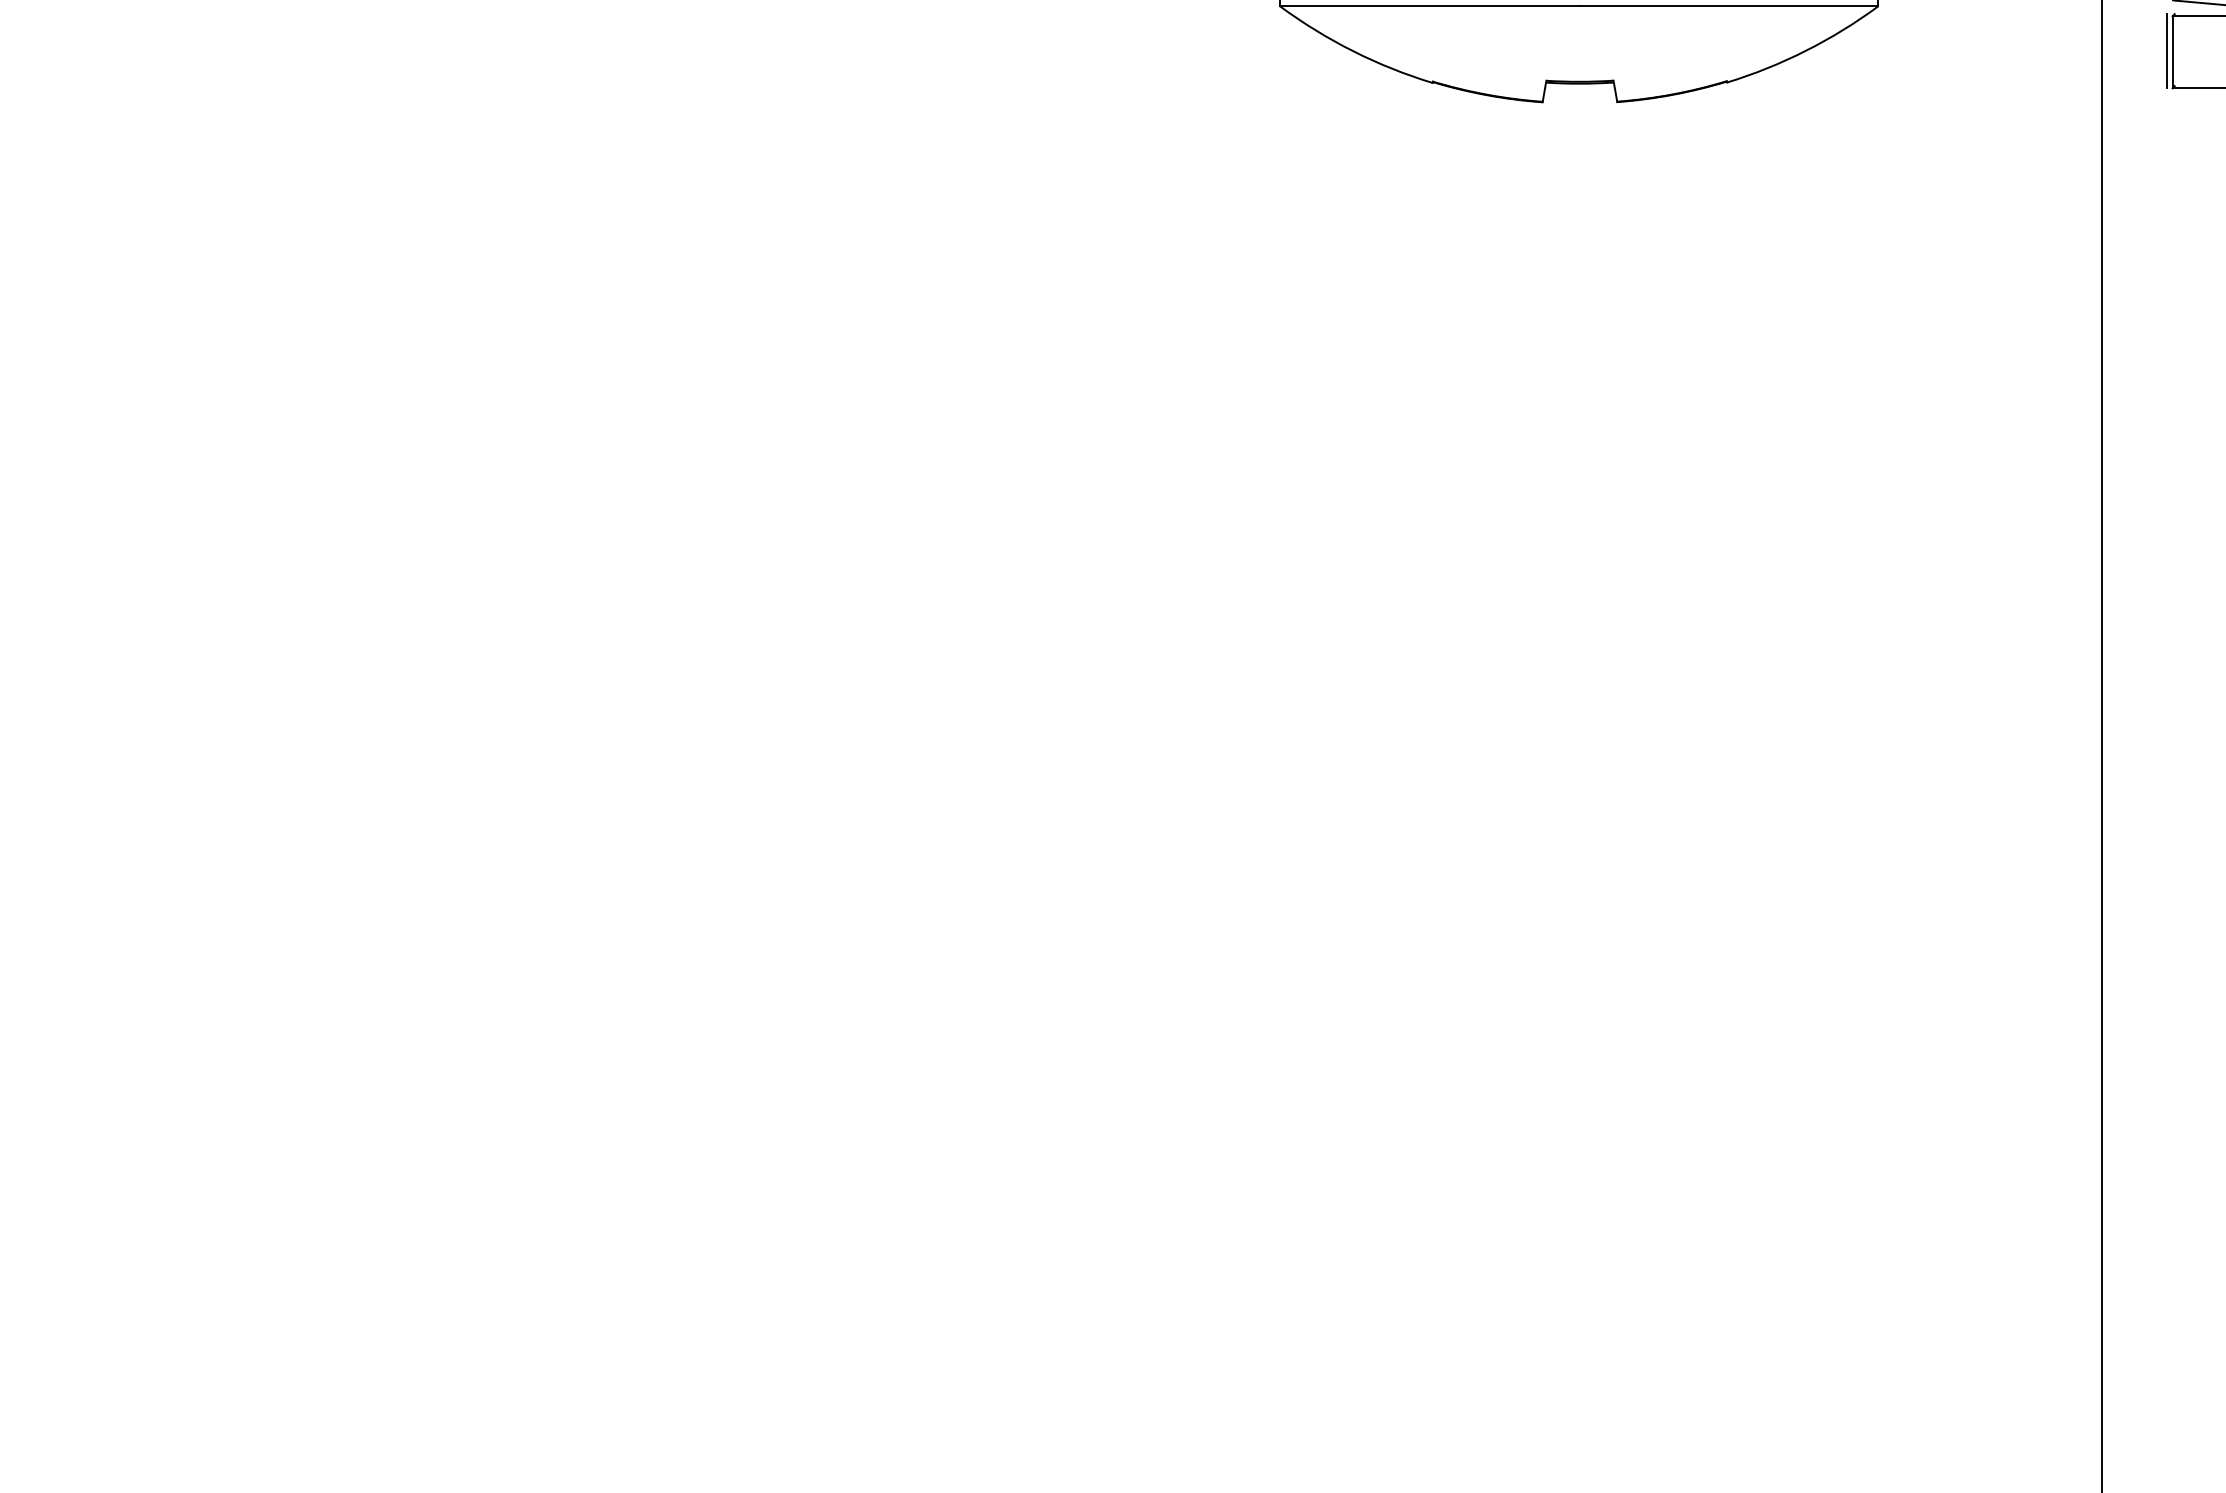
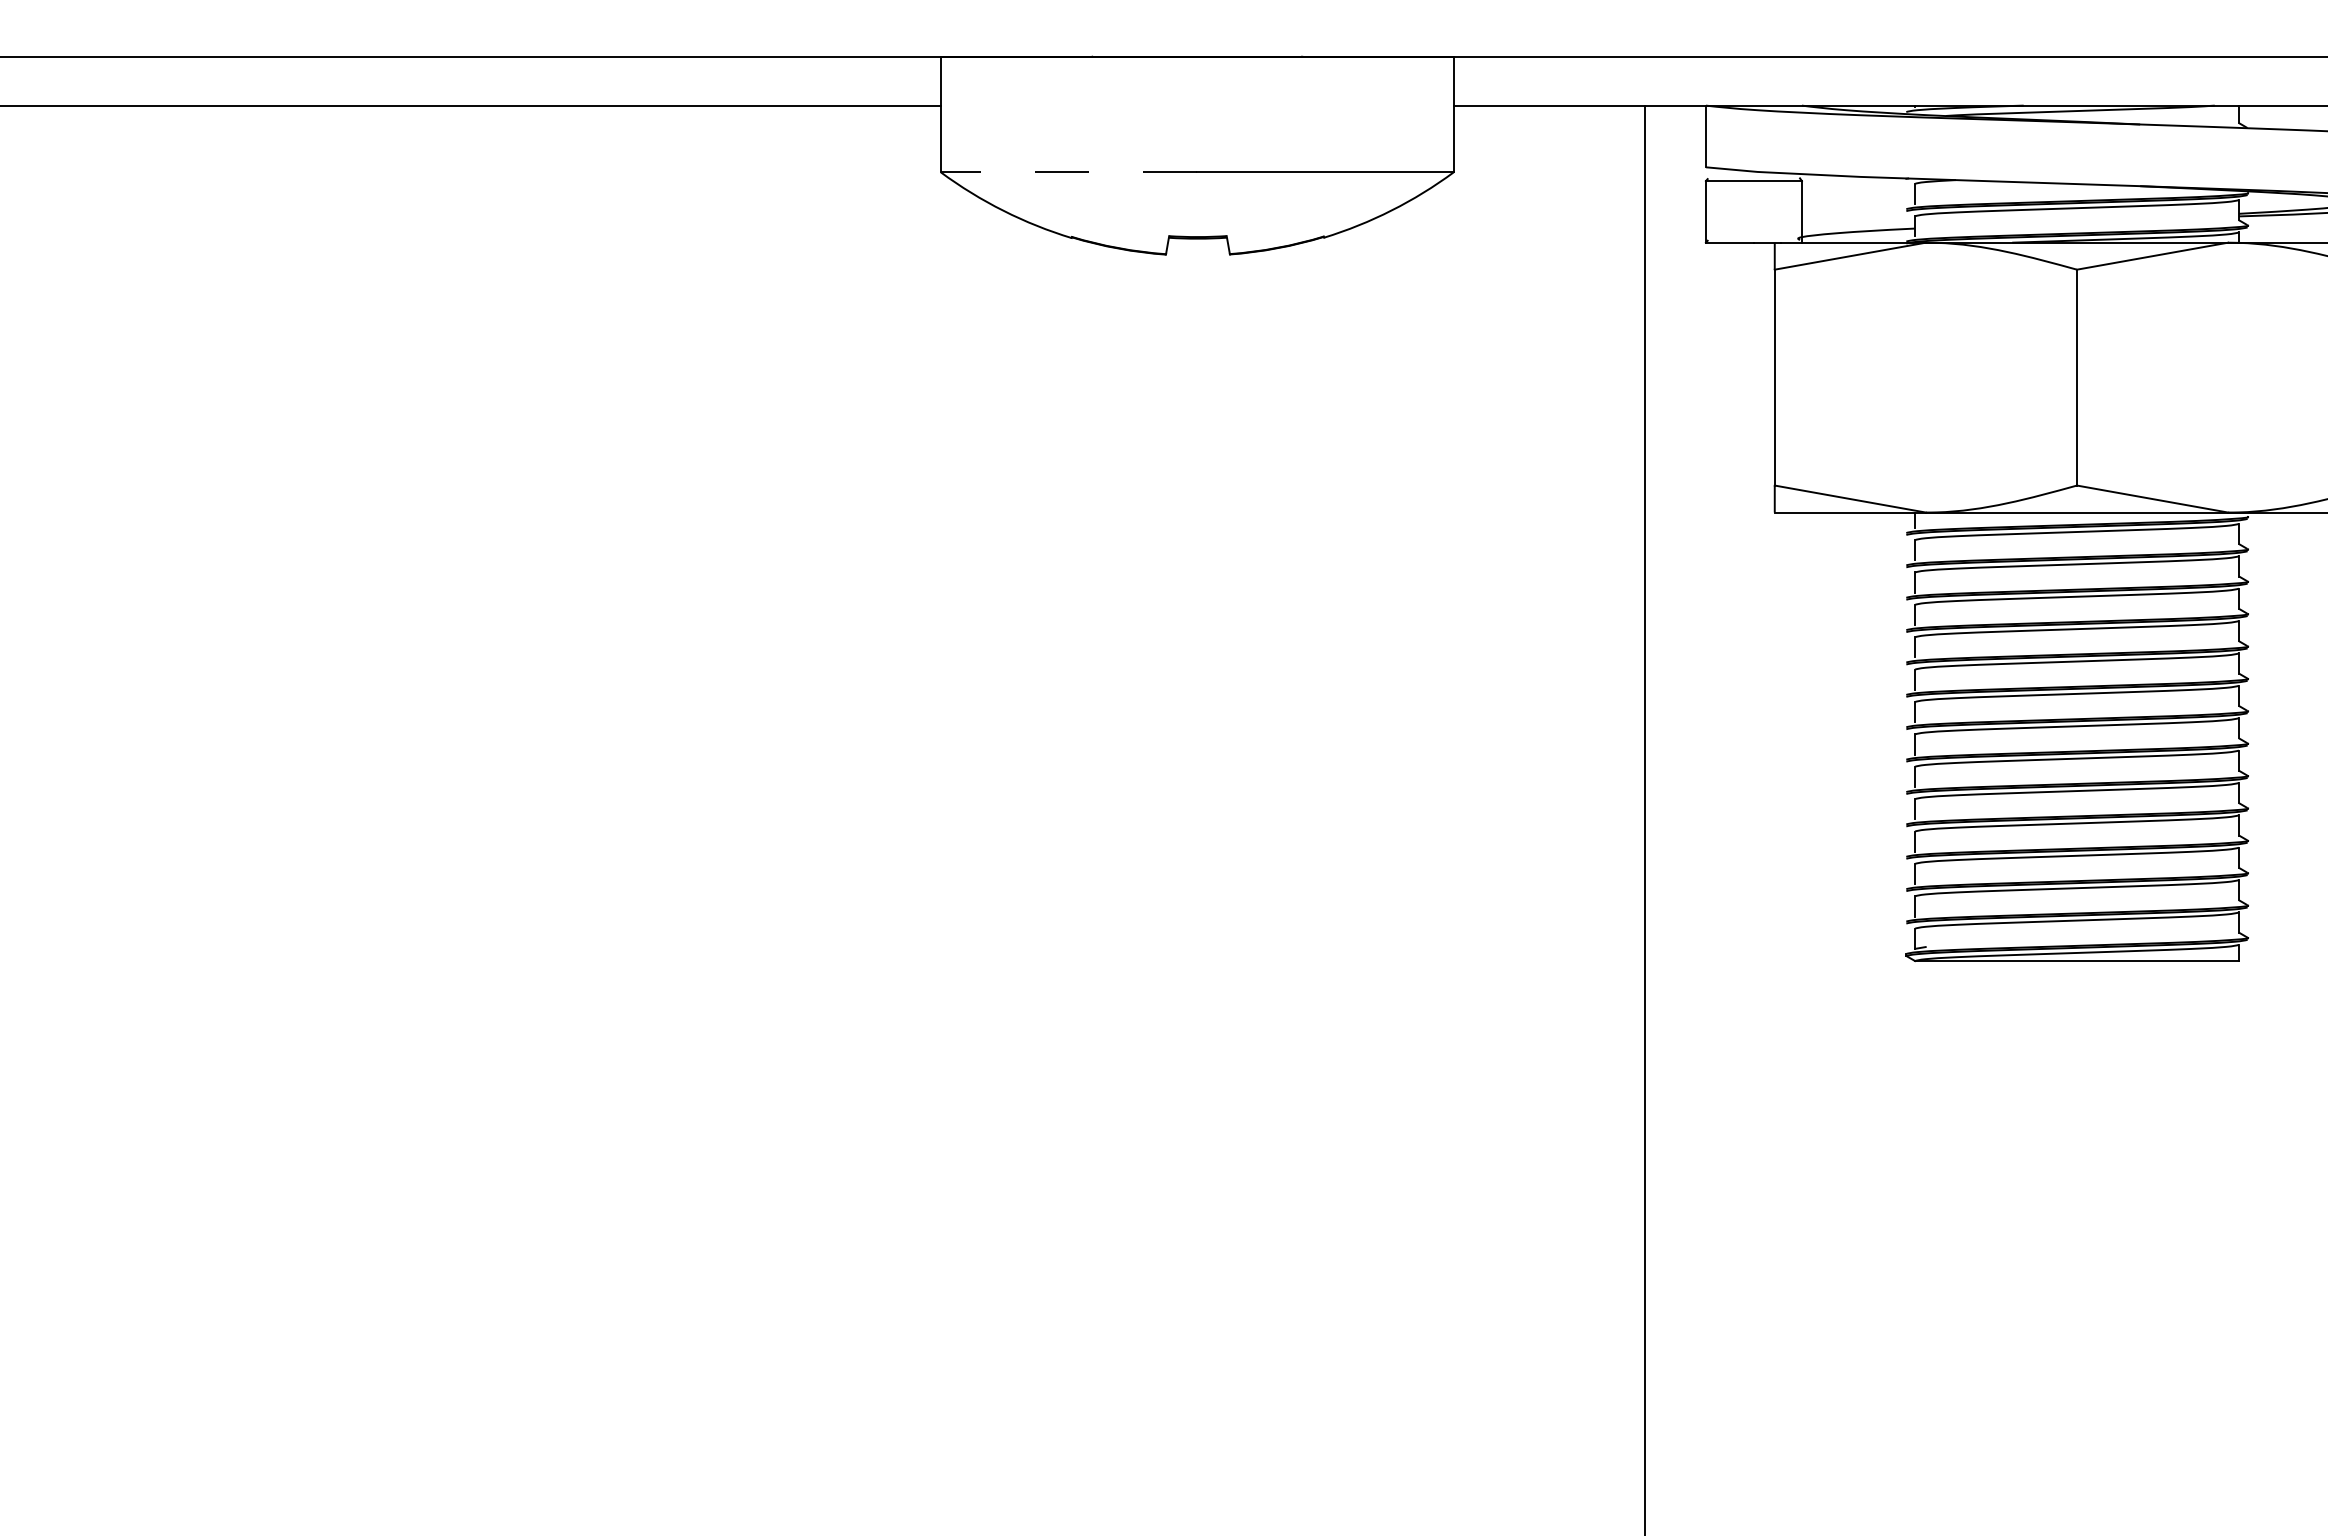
line: (1428, 6) -> (1068, 172), solid -> dashed
line: (2166, 50) -> (1700, 210), removed

